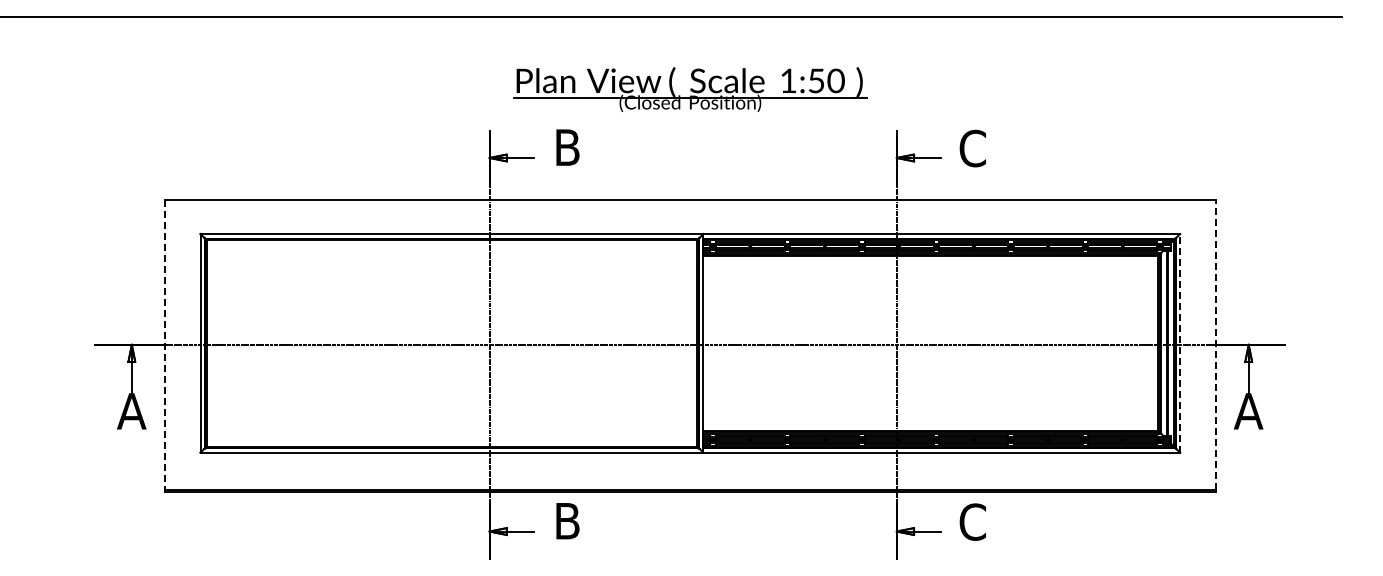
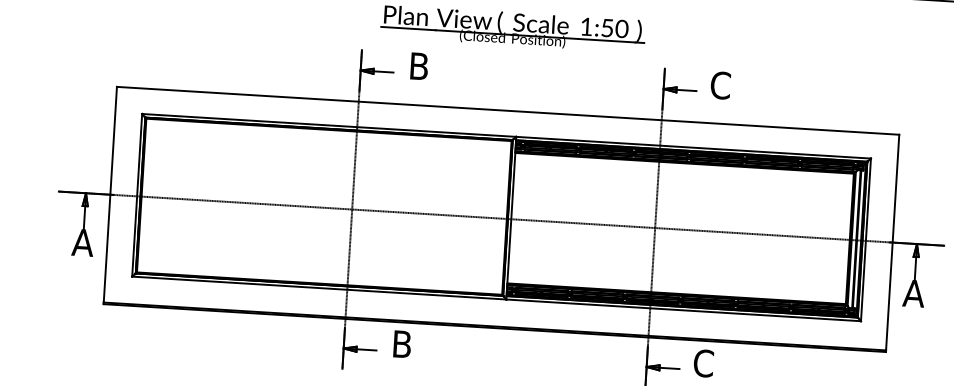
line: (1180, 342) -> (866, 239), dashed -> solid
line: (164, 344) -> (110, 194), dashed -> solid
line: (1216, 344) -> (893, 242), dashed -> solid

